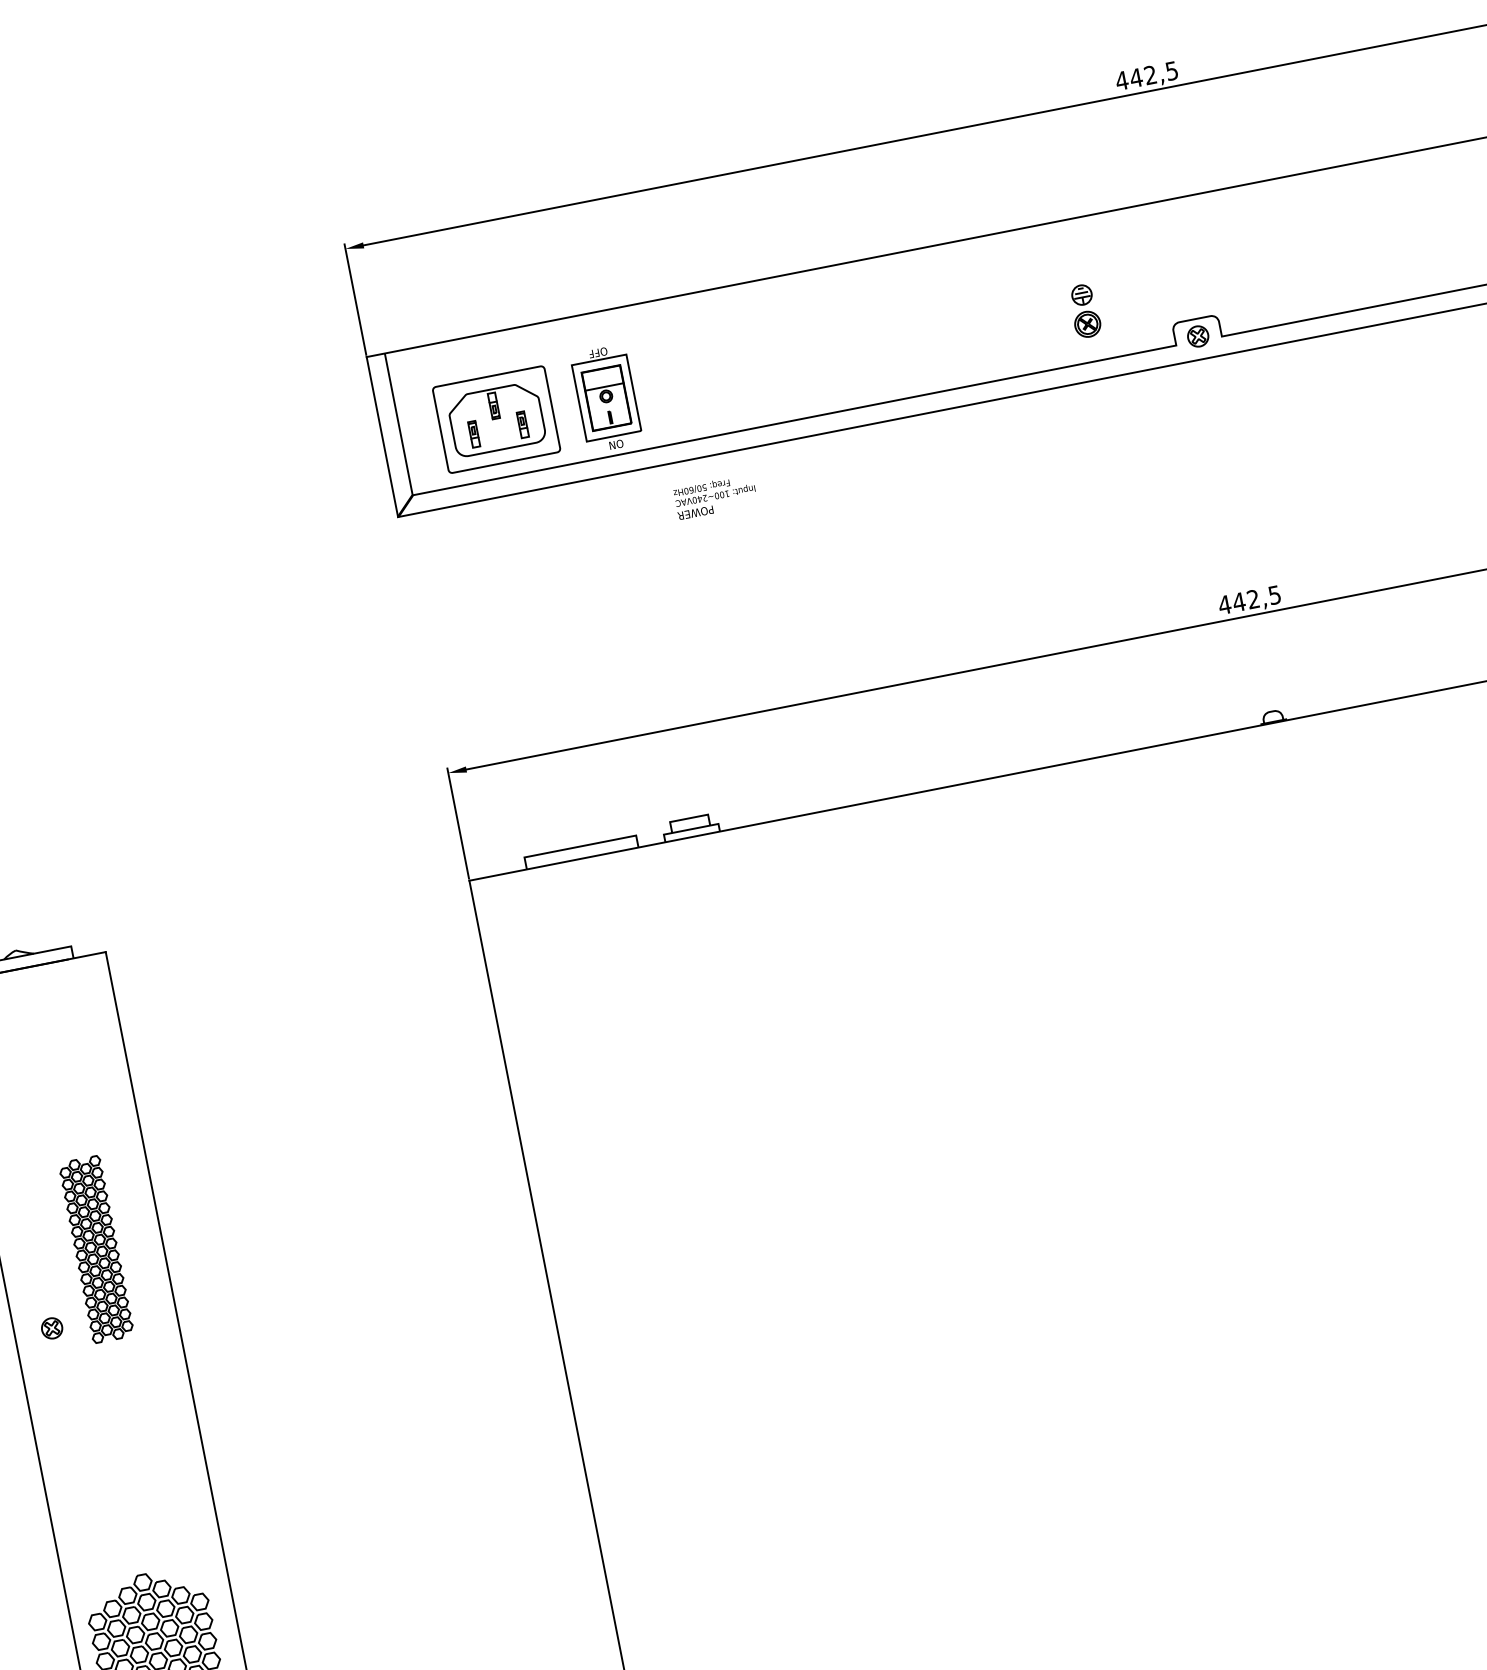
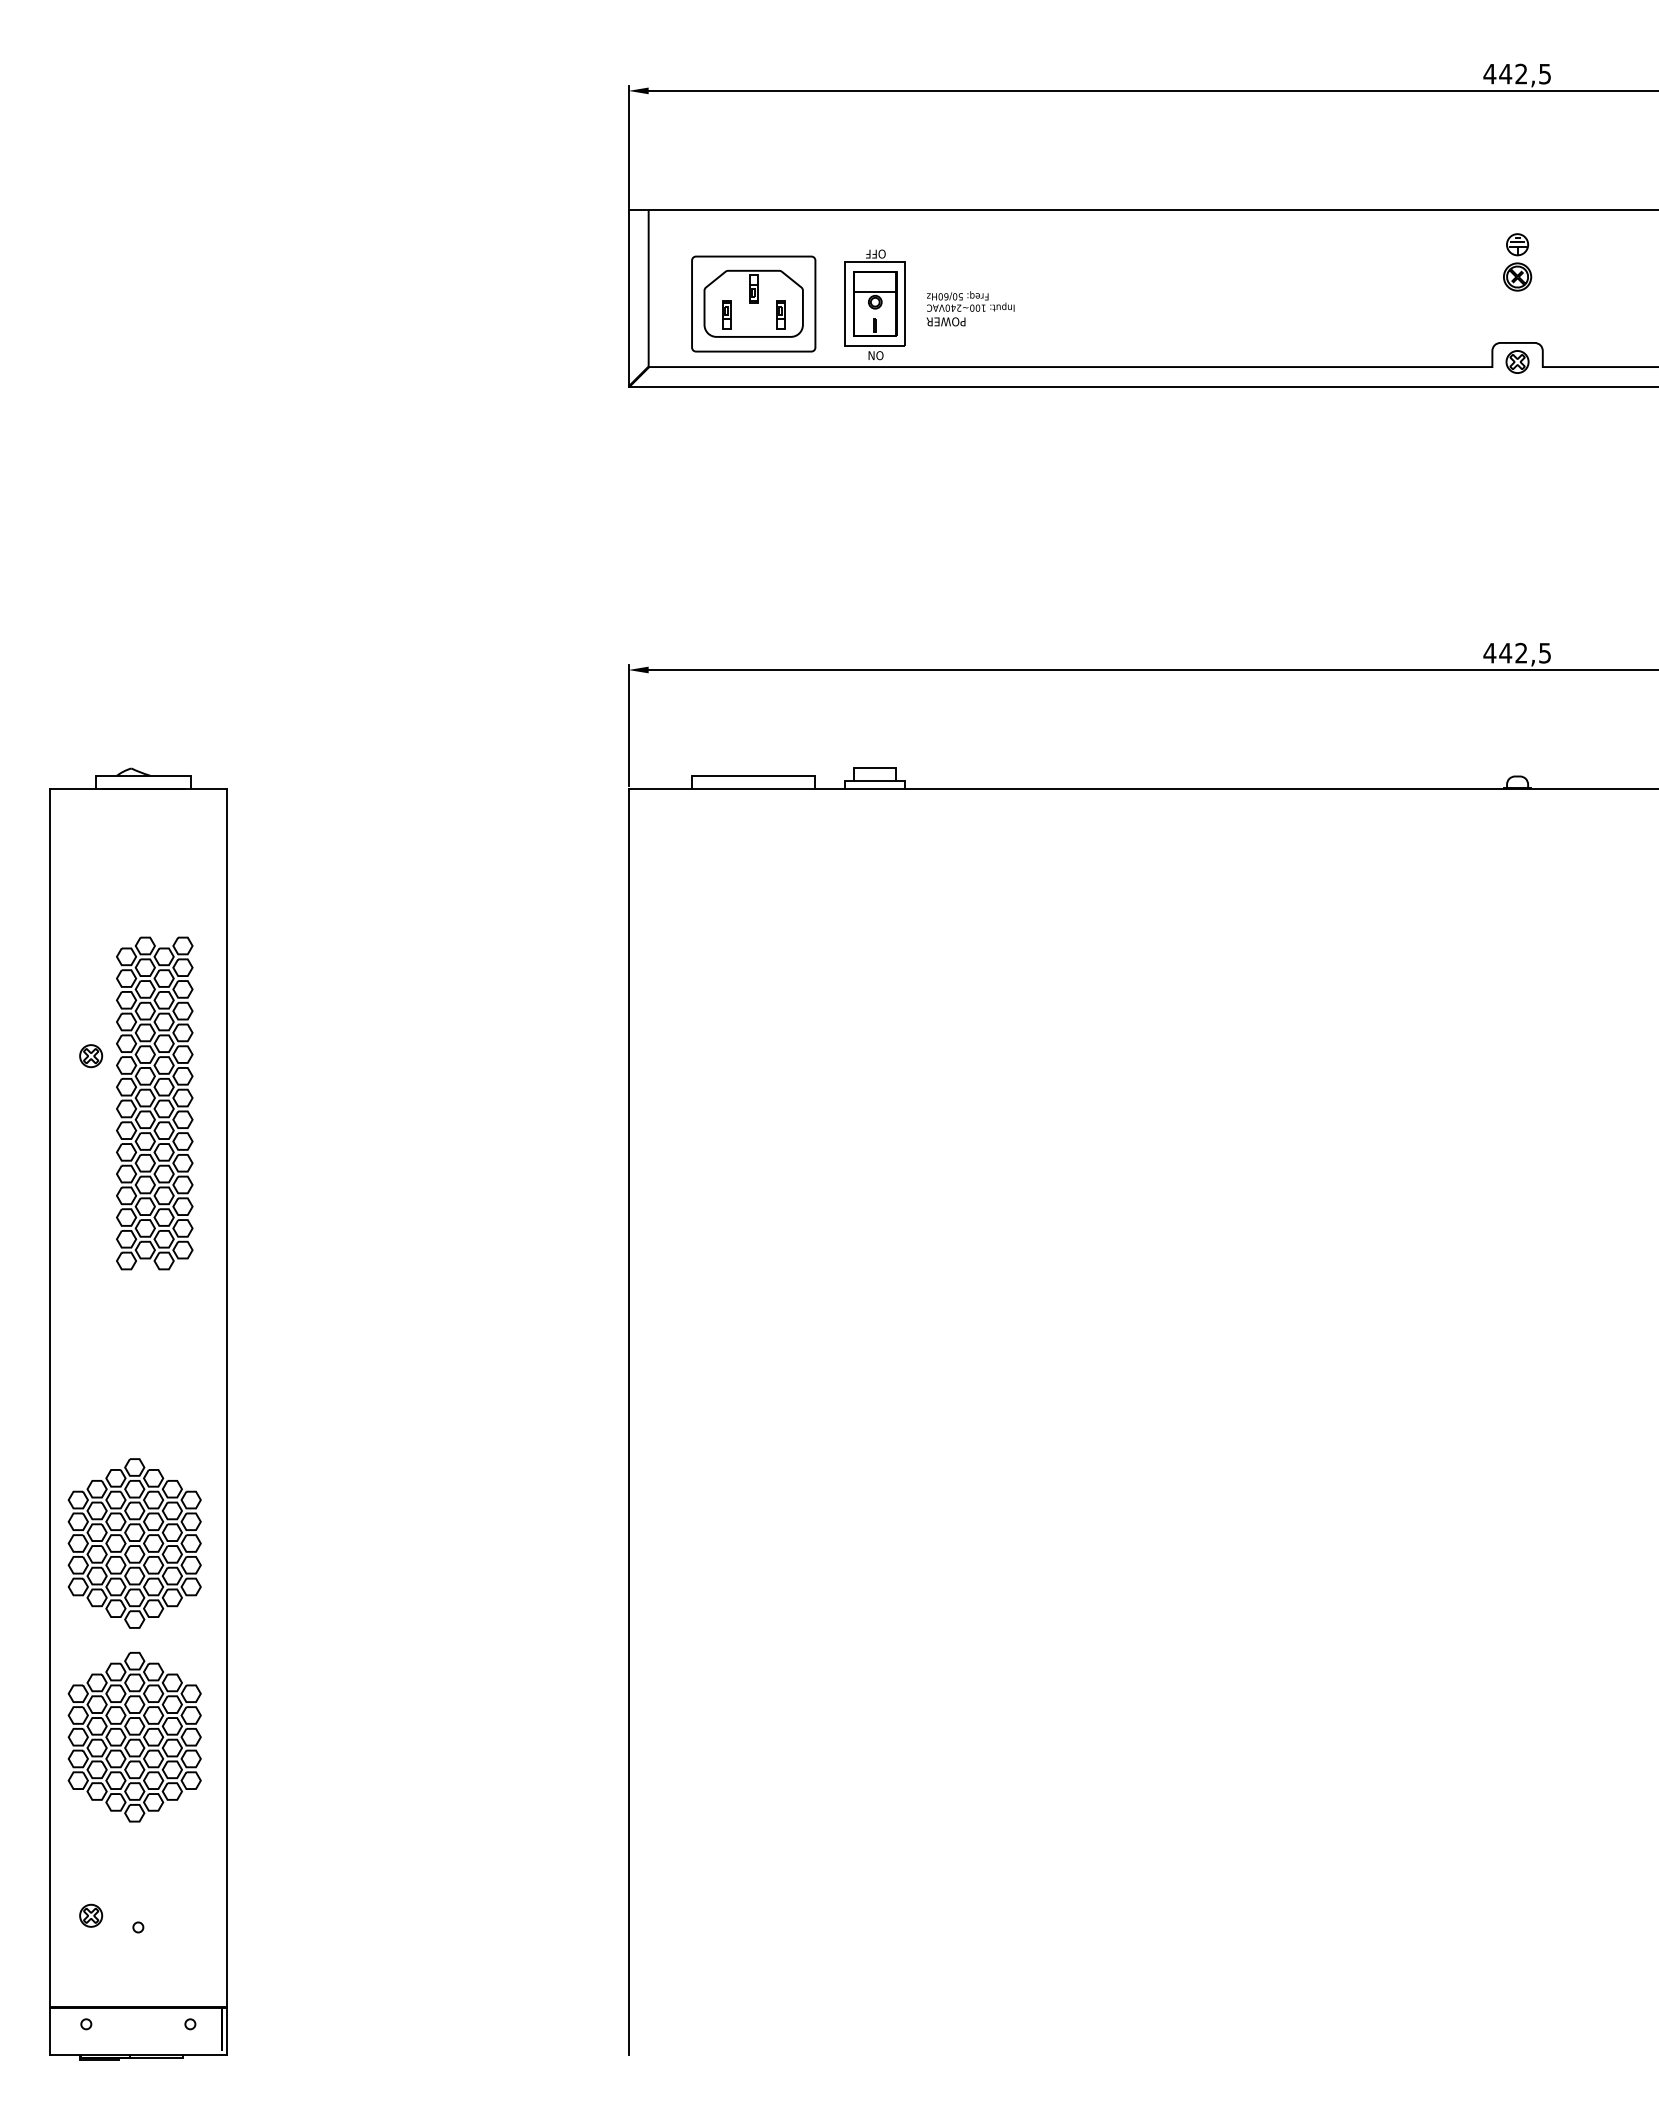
part: (1085, 311) -> (1517, 262), moved
text: (715, 496) -> (970, 308), moved
part: (96, 1249) -> (154, 1103), size x1.67
part: (52, 1328) -> (91, 1056), moved

